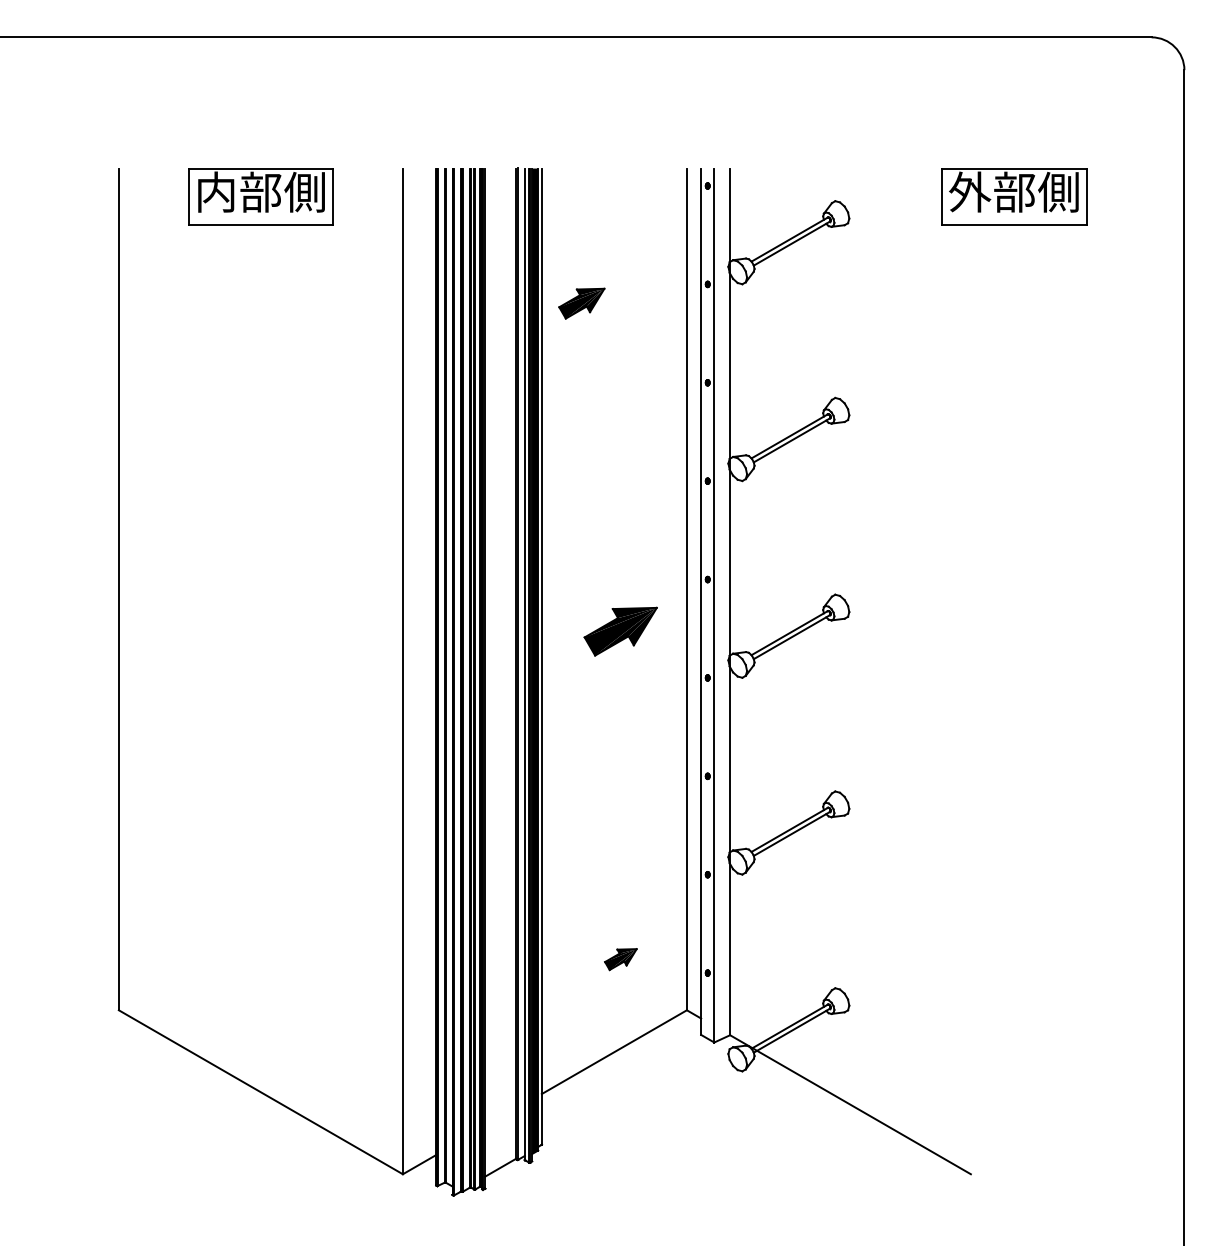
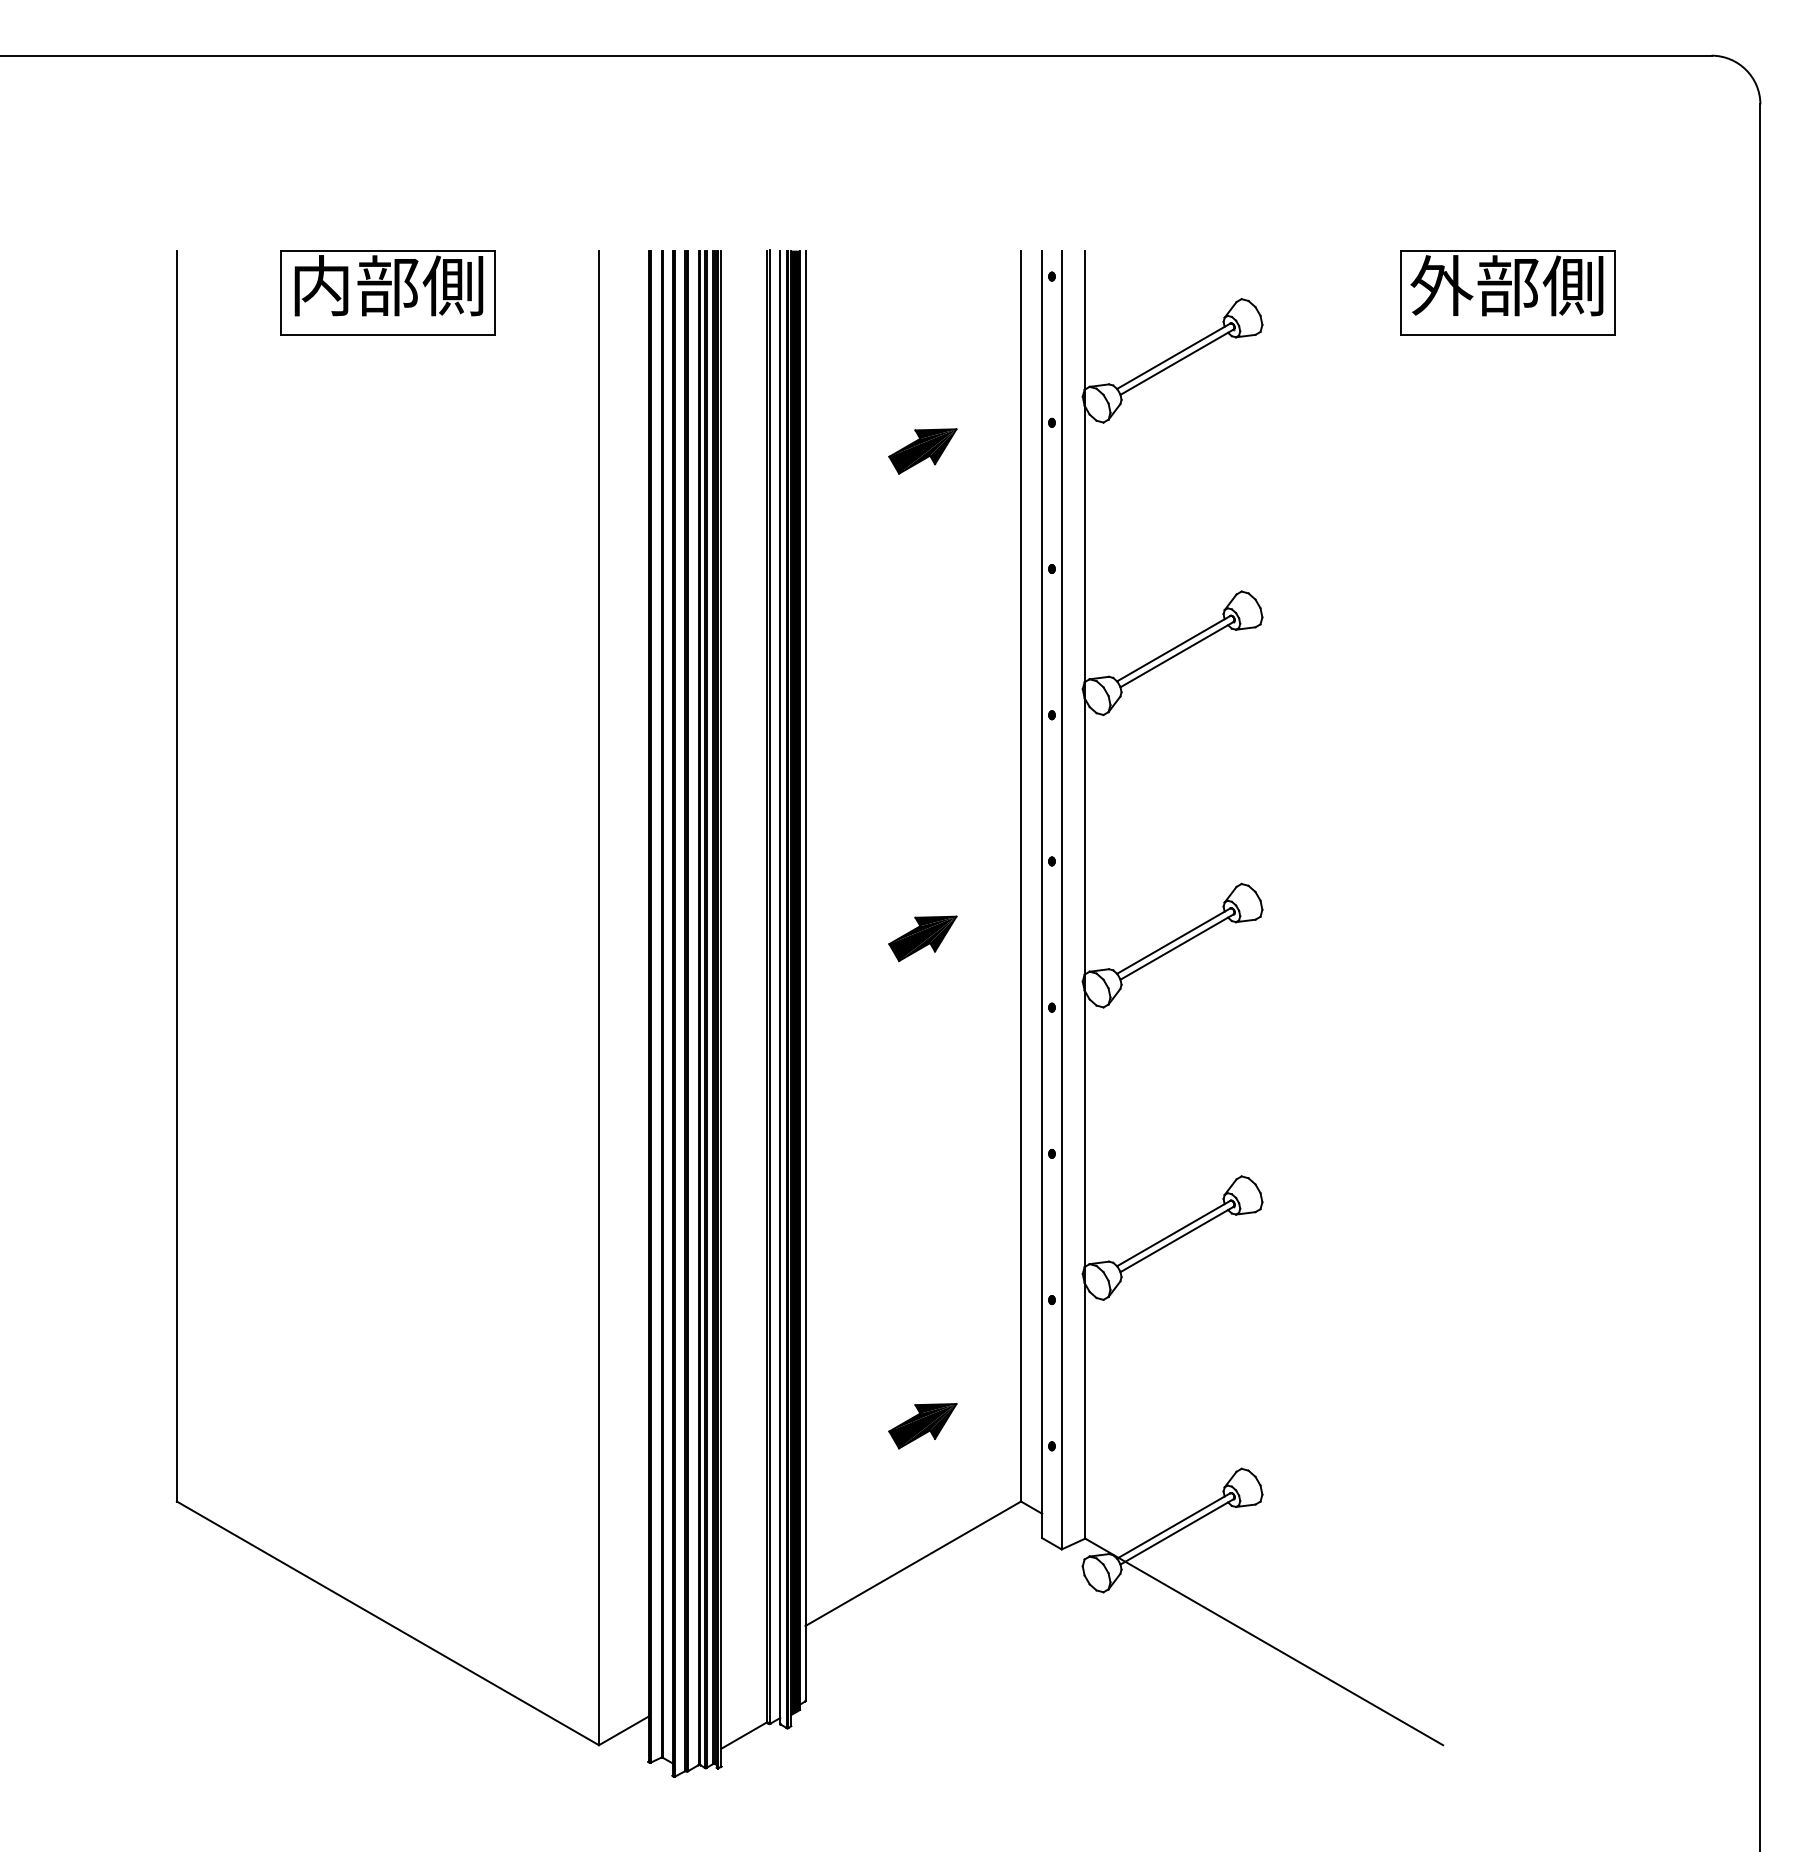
part: (581, 303) -> (922, 451), moved
part: (620, 631) -> (922, 938), size x0.62
part: (620, 959) -> (922, 1426), size x1.43

